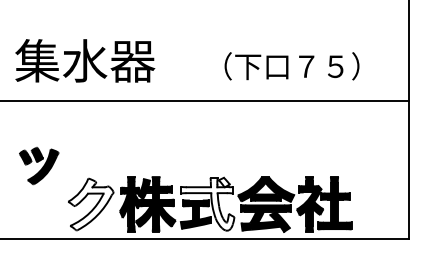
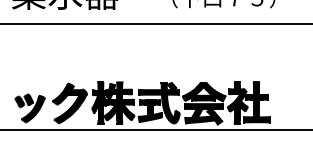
part: (39, 166) -> (30, 108), moved
fill: (207, 203) -> (159, 102), added
fill: (90, 204) -> (69, 103), added

